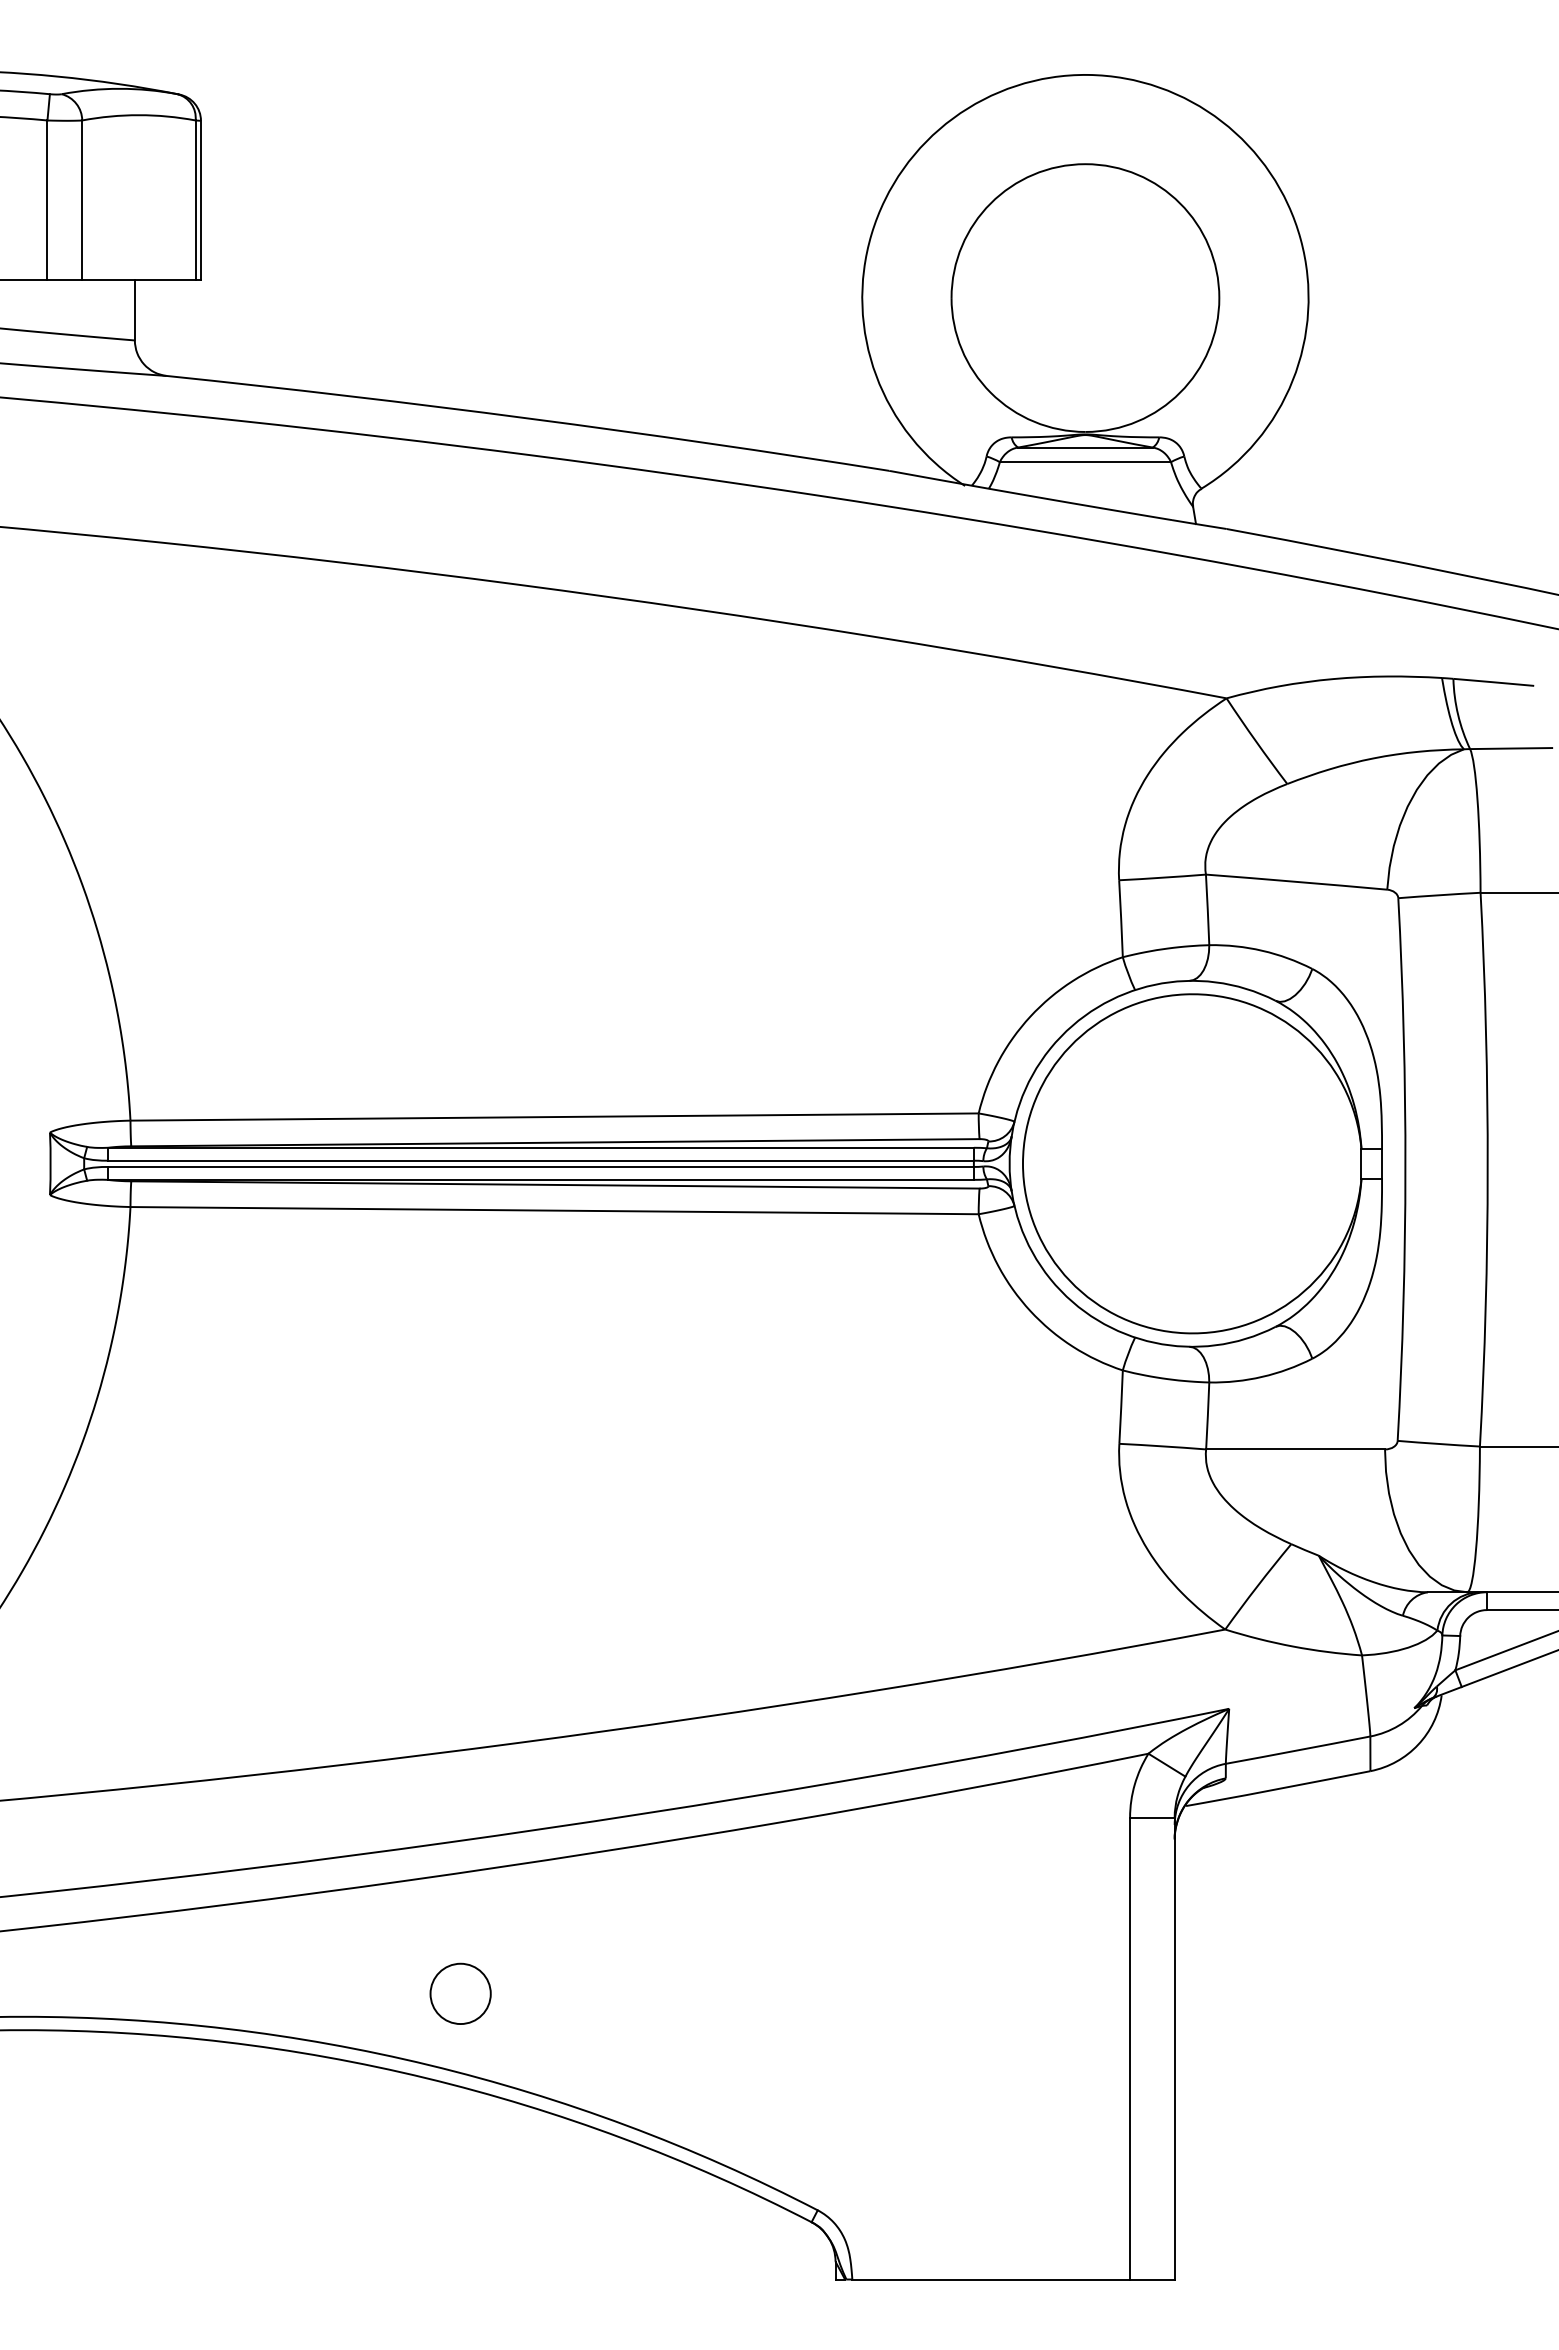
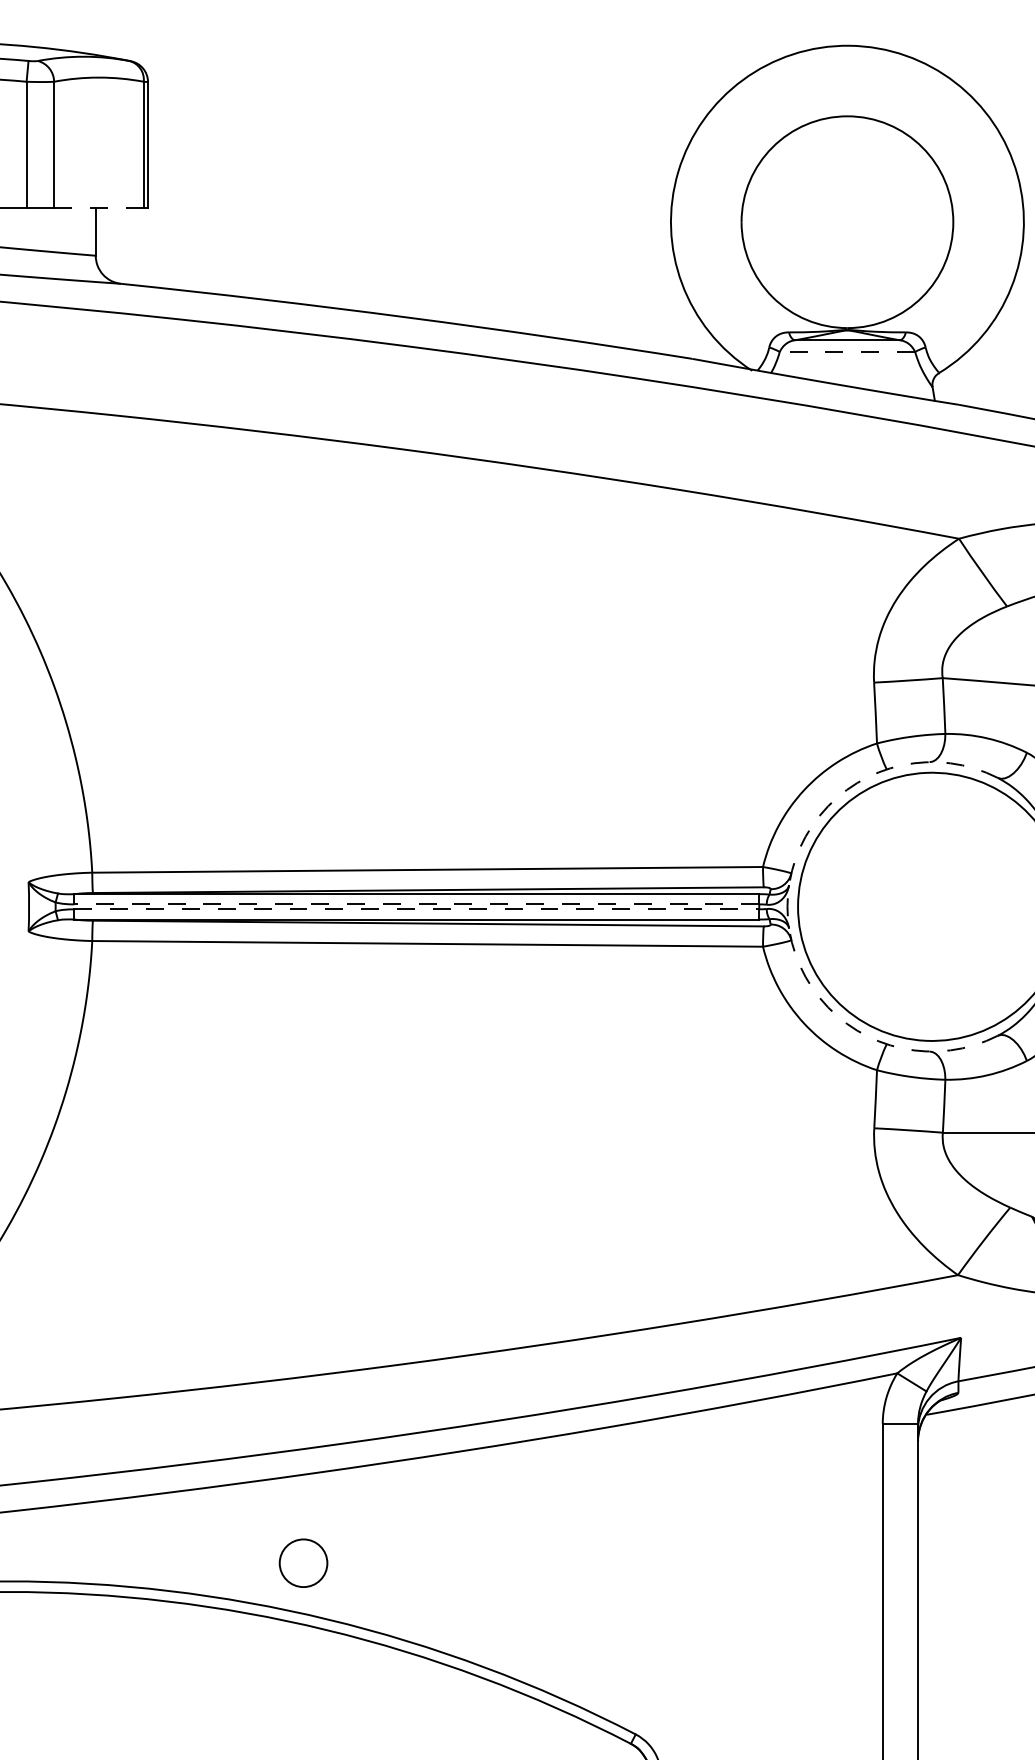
line: (138, 280) -> (98, 208), solid -> dashed
line: (1085, 462) -> (847, 352), solid -> dashed
line: (540, 1160) -> (416, 904), solid -> dashed
arc: (1009, 1163) -> (787, 906), solid -> dashed
line: (540, 1166) -> (416, 908), solid -> dashed
circle: (460, 1993) -> (303, 1562), moved

